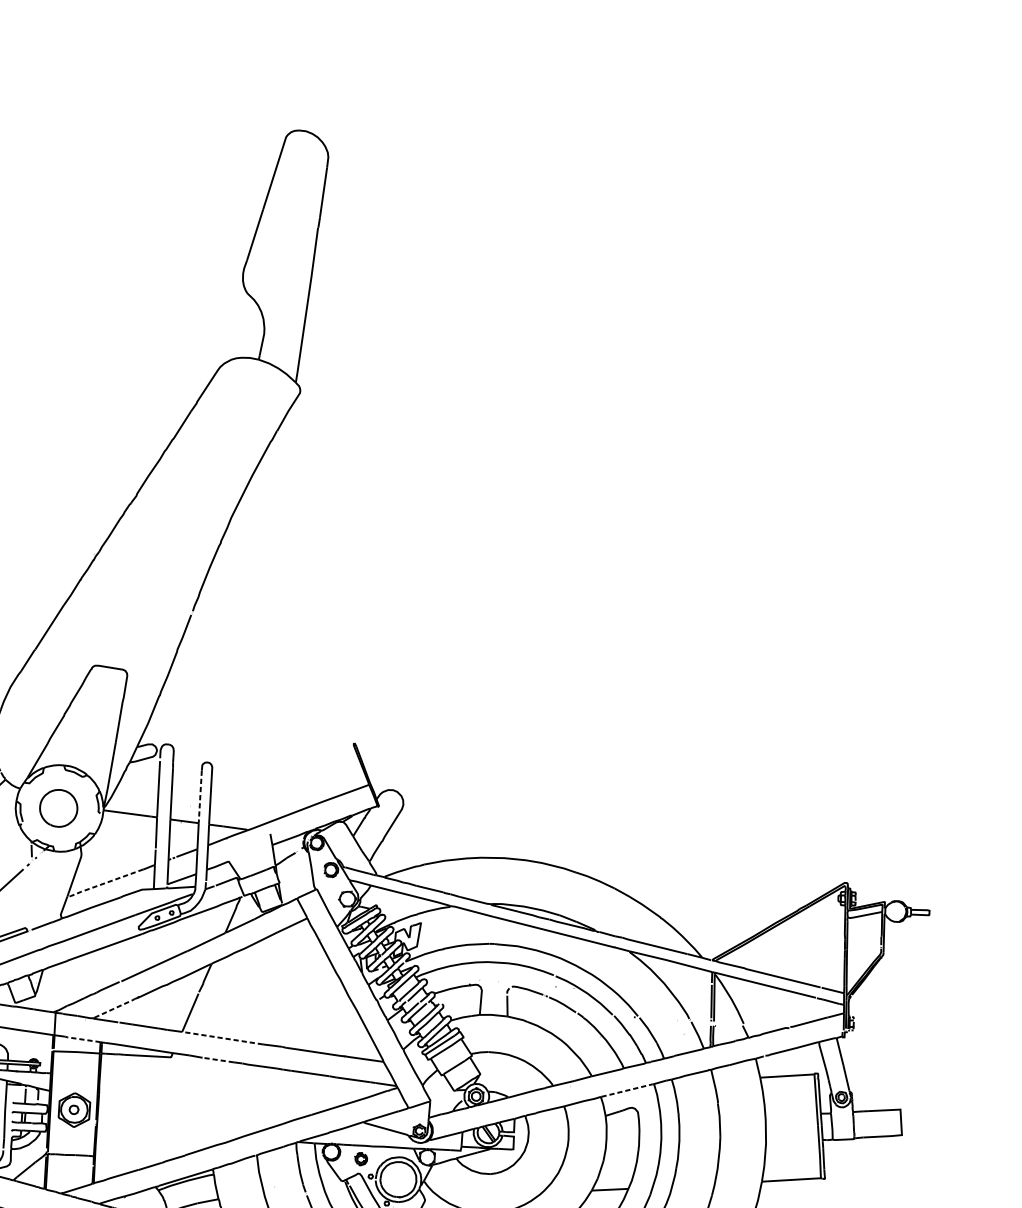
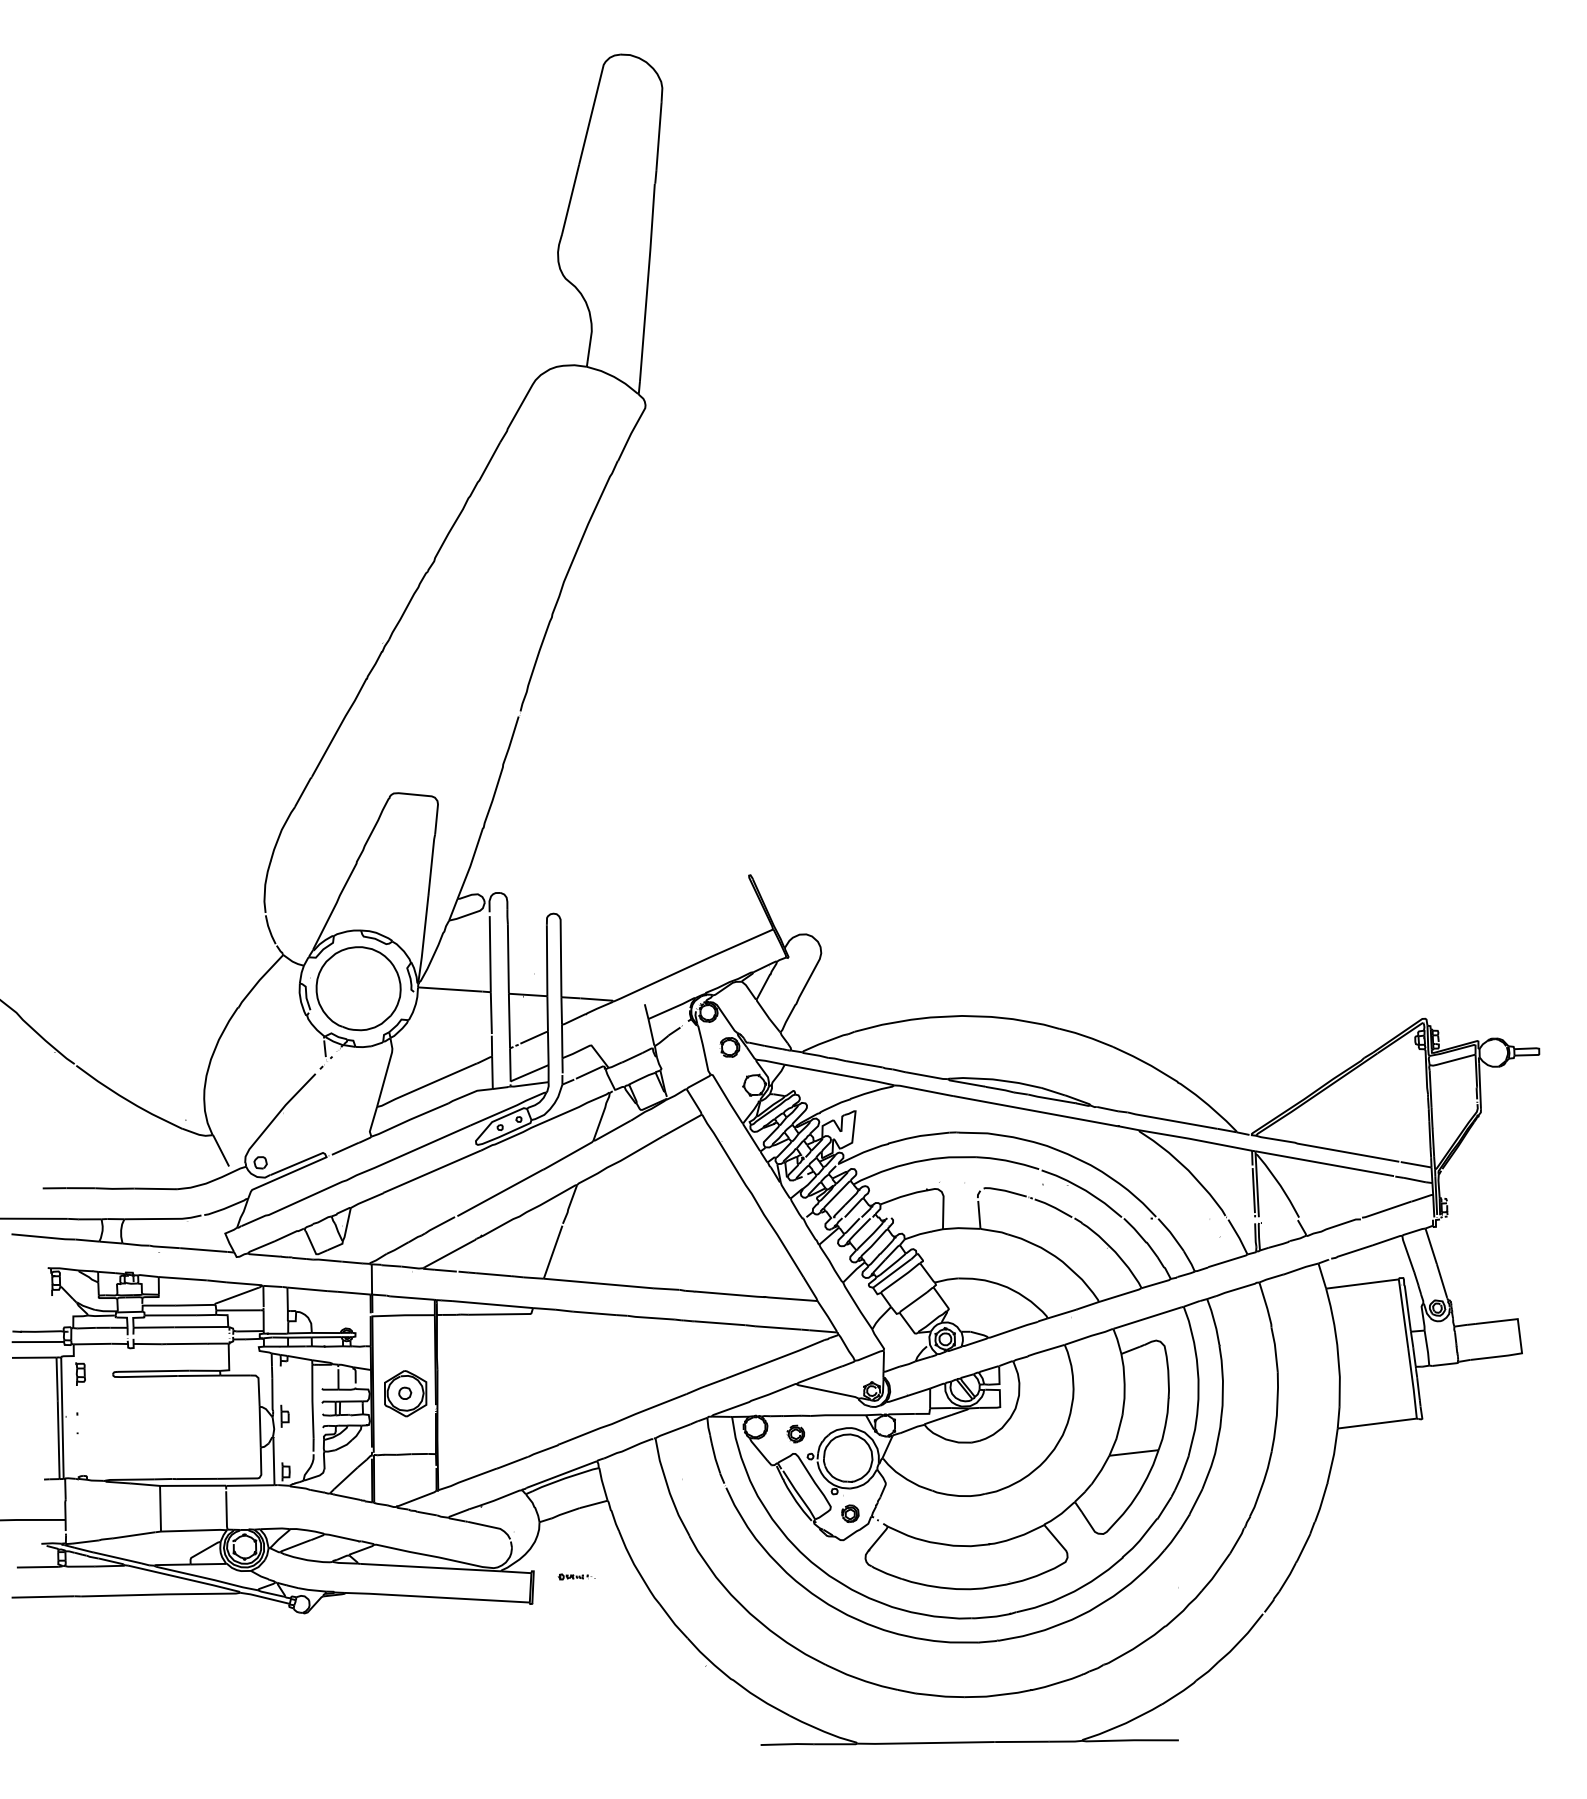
line: (200, 797) -> (547, 961), dashed -> solid
part: (57, 808) -> (355, 988), size x1.67
line: (104, 883) -> (425, 1085), dashed -> solid
line: (113, 1008) -> (449, 1253), dashed -> solid
line: (222, 1038) -> (598, 1283), dashed -> solid
line: (83, 1040) -> (411, 1298), dashed -> solid
line: (218, 1060) -> (594, 1313), dashed -> solid
line: (627, 1090) -> (1148, 1317), dashed -> solid

